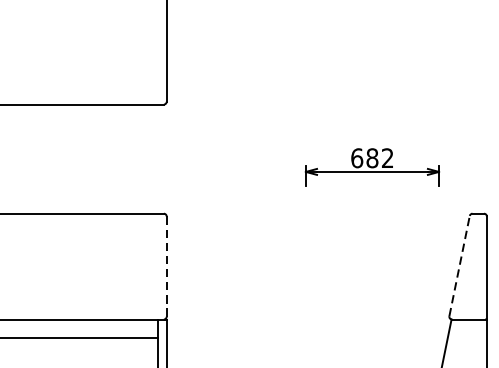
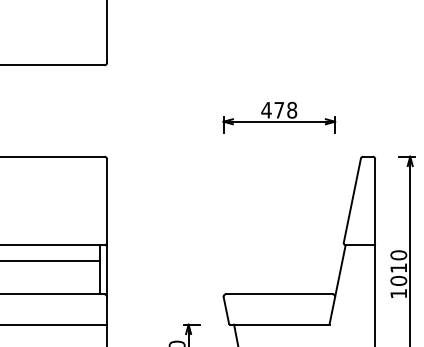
text: (372, 157) -> (279, 109), 682 -> 478
line: (459, 265) -> (352, 200), dashed -> solid
line: (166, 267) -> (106, 201), dashed -> solid

